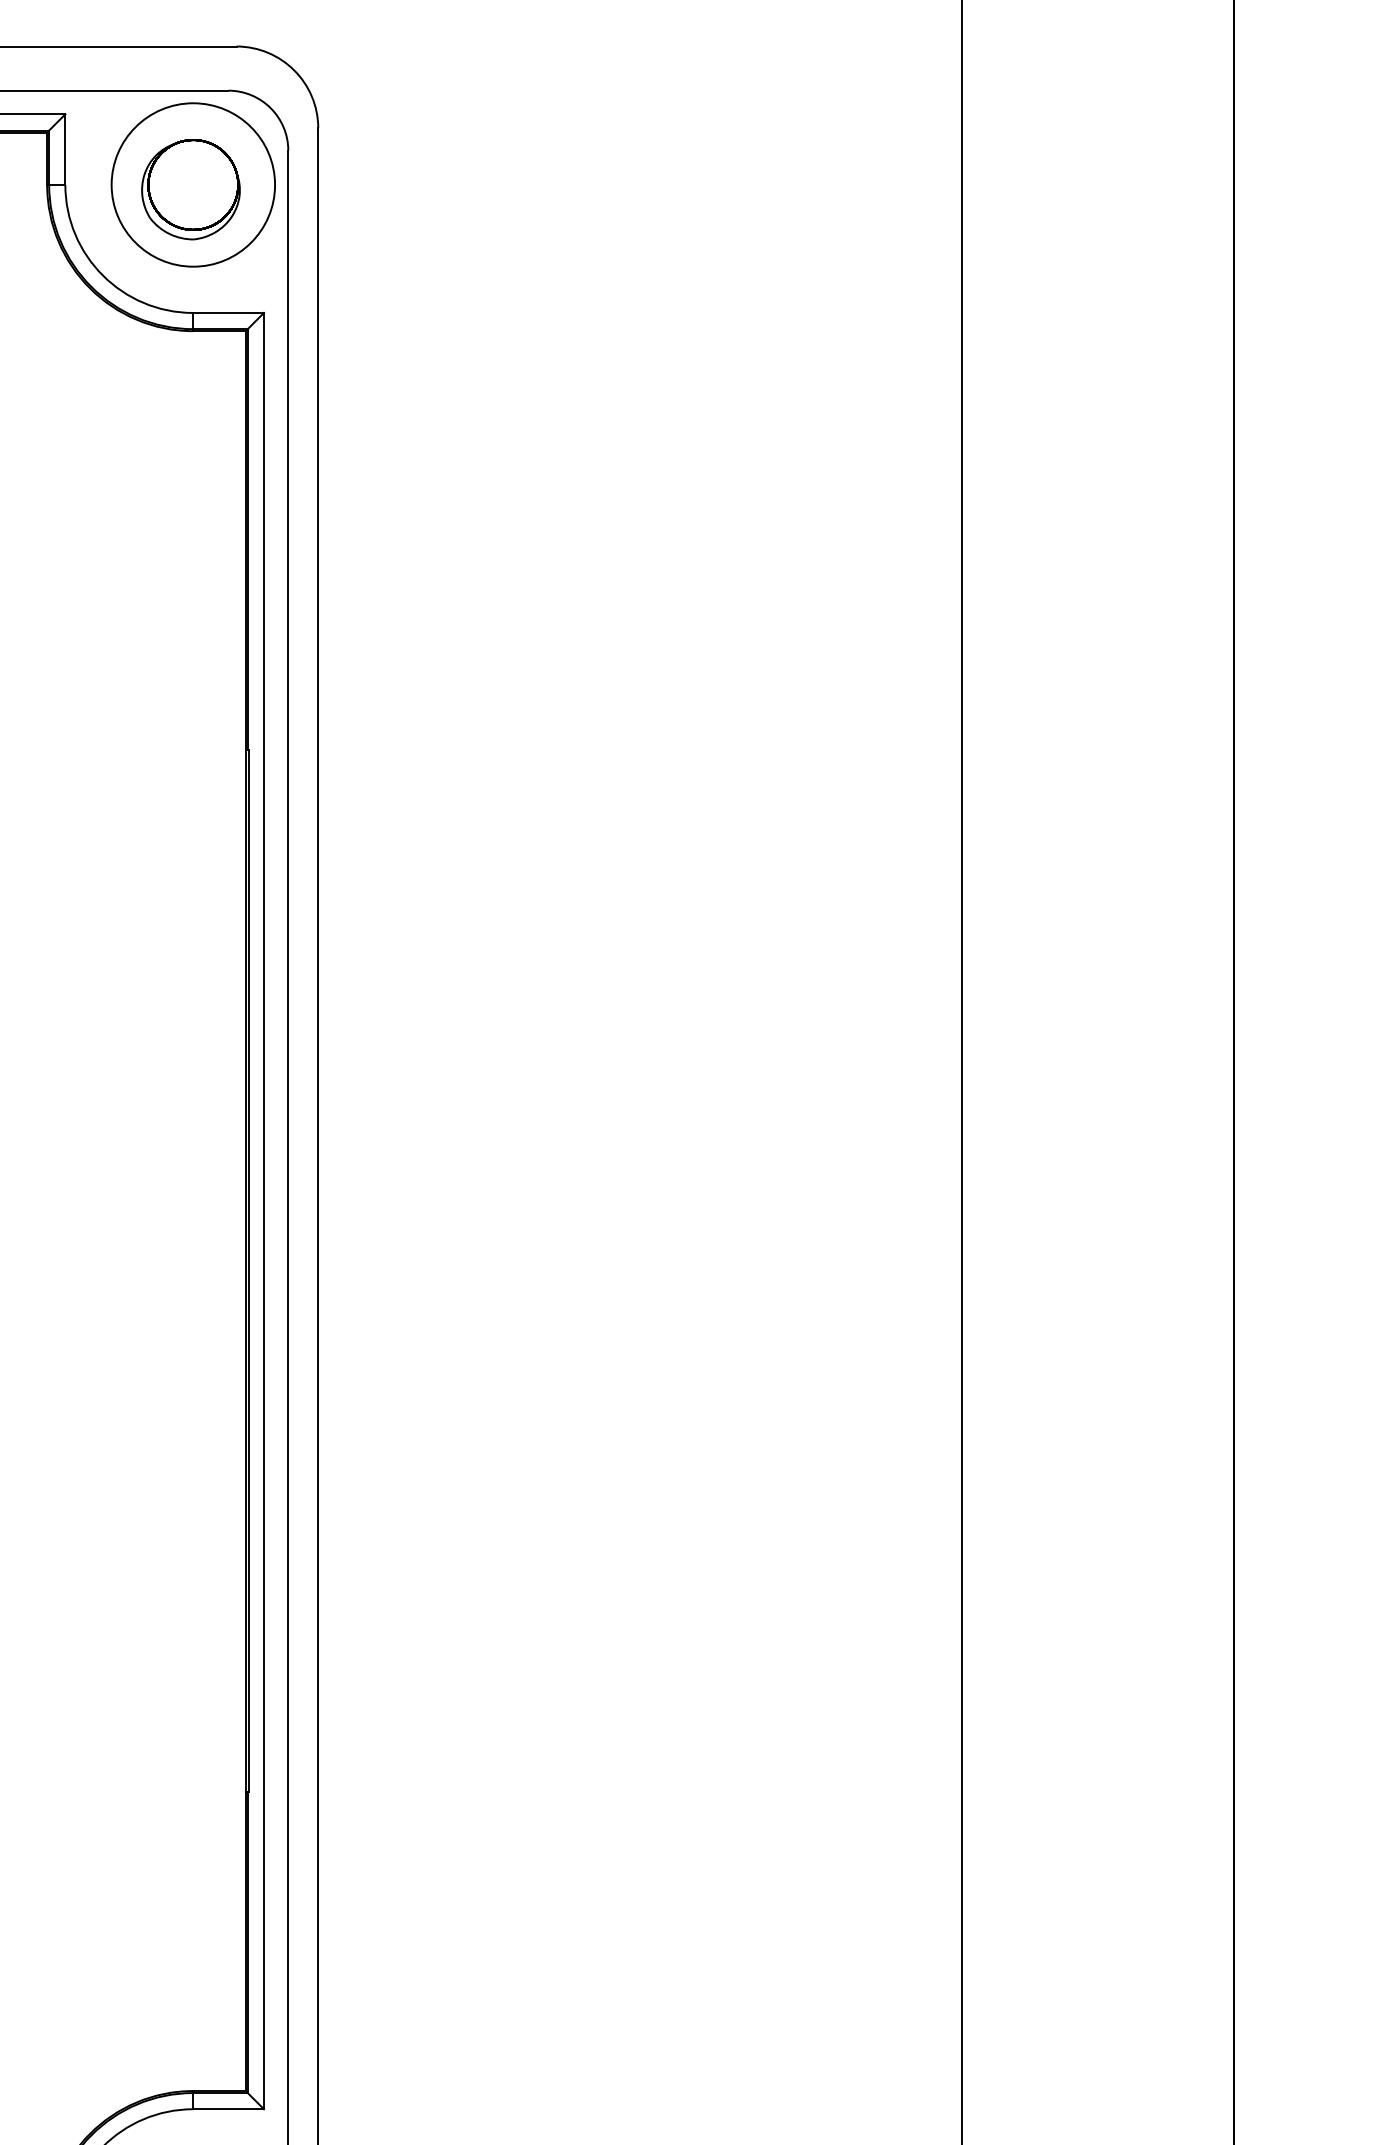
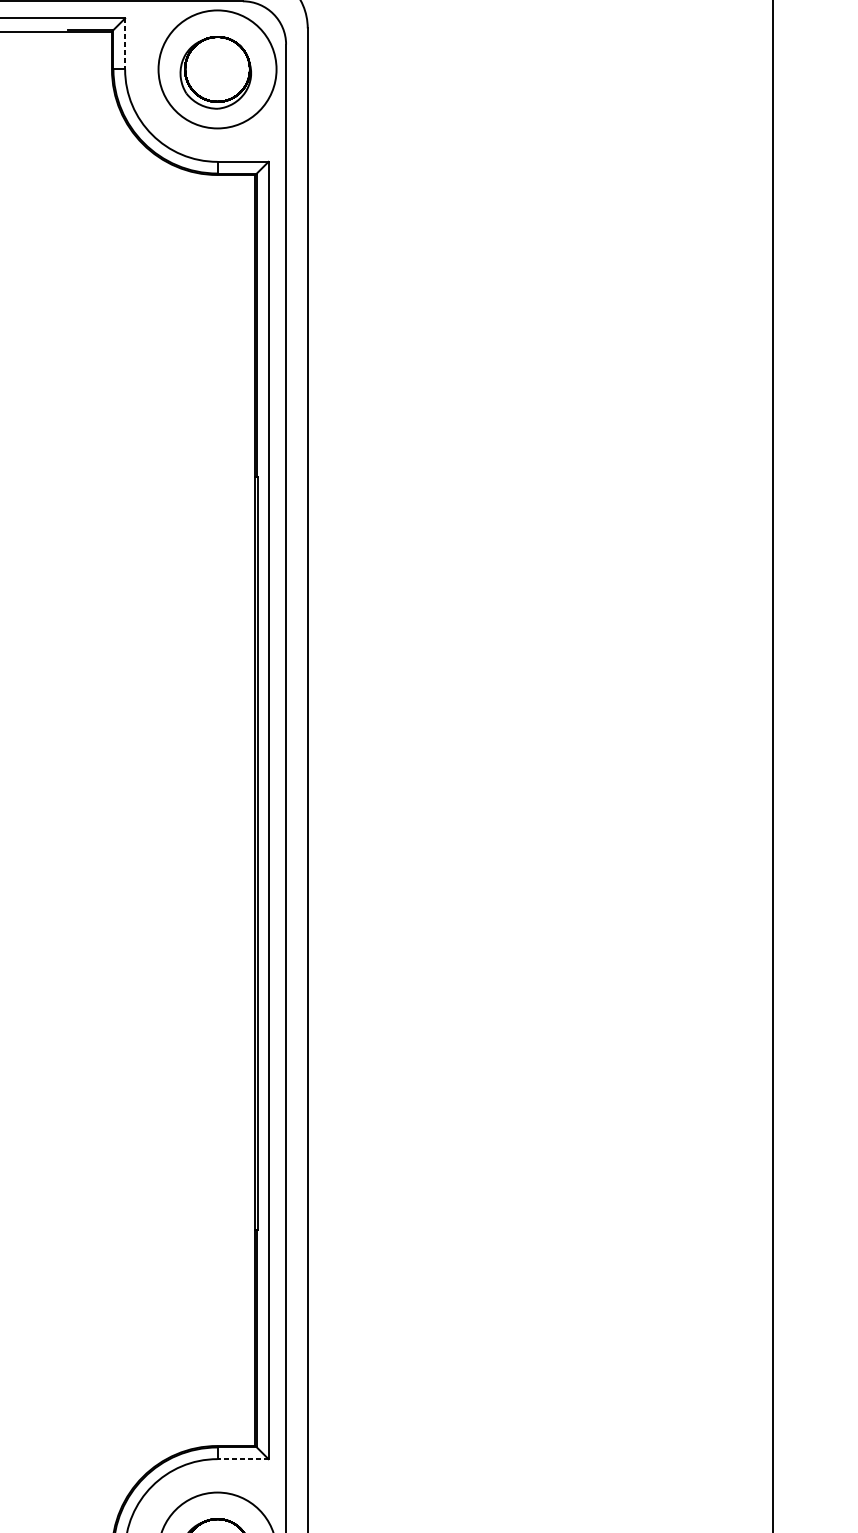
line: (65, 150) -> (125, 44), solid -> dashed
line: (228, 2109) -> (242, 1459), solid -> dashed

